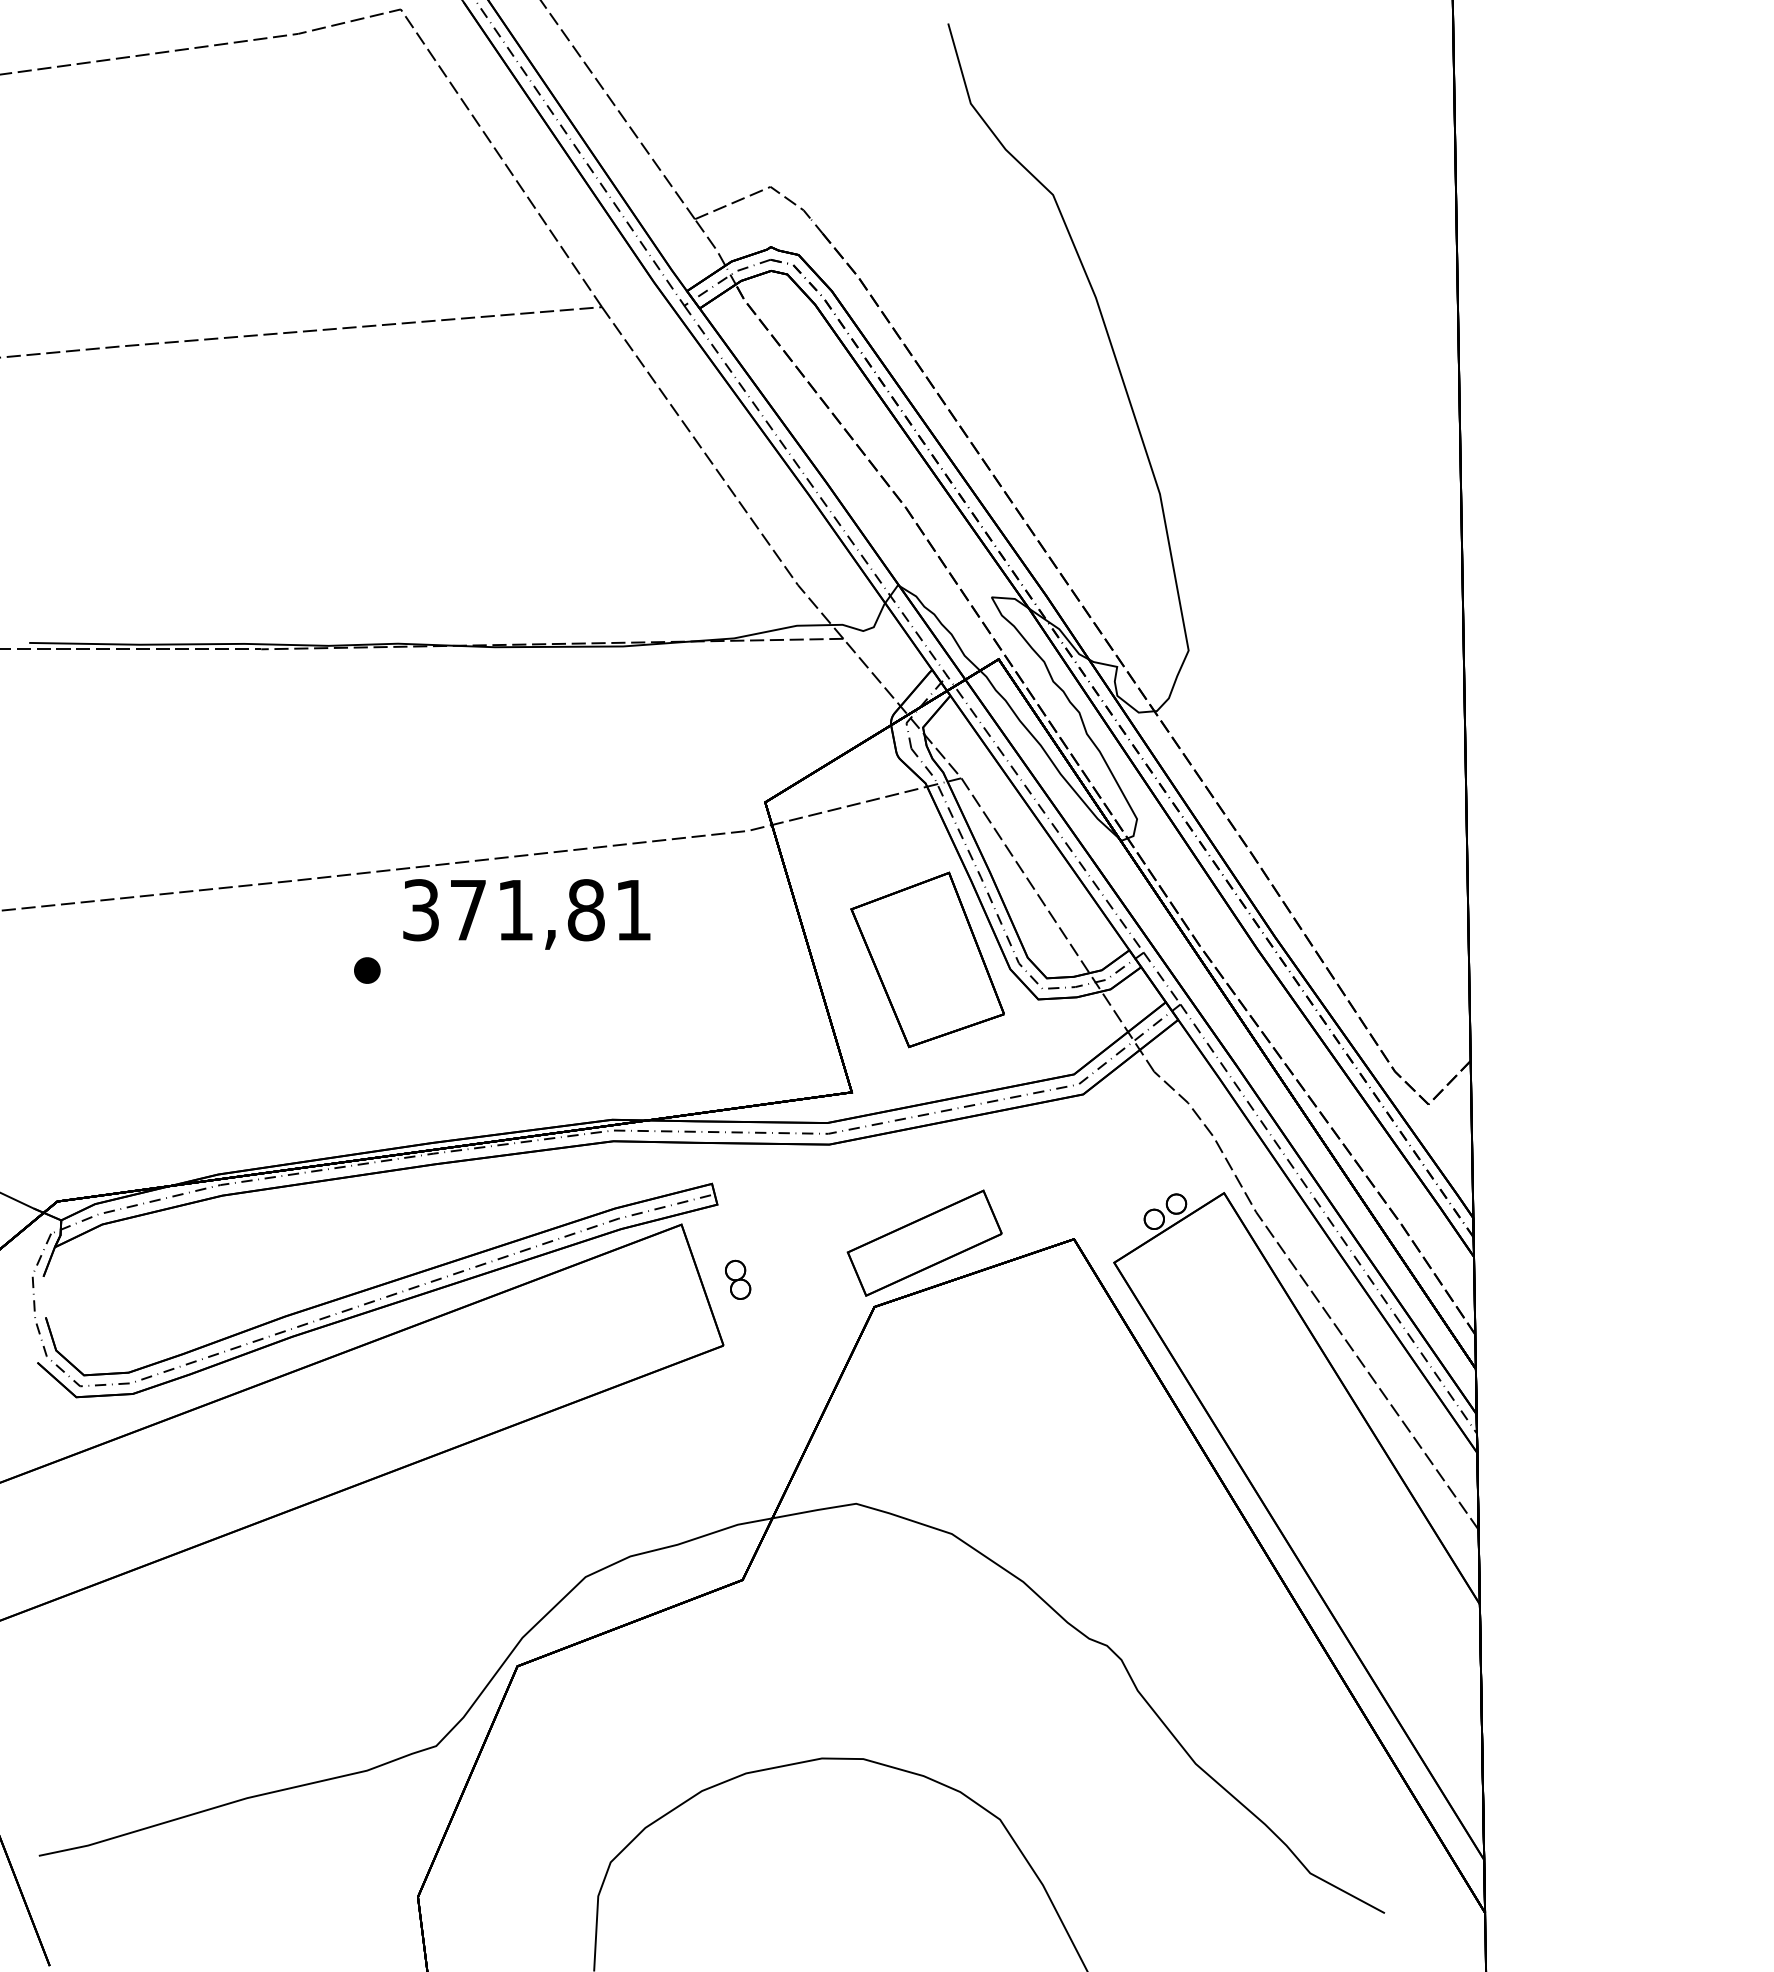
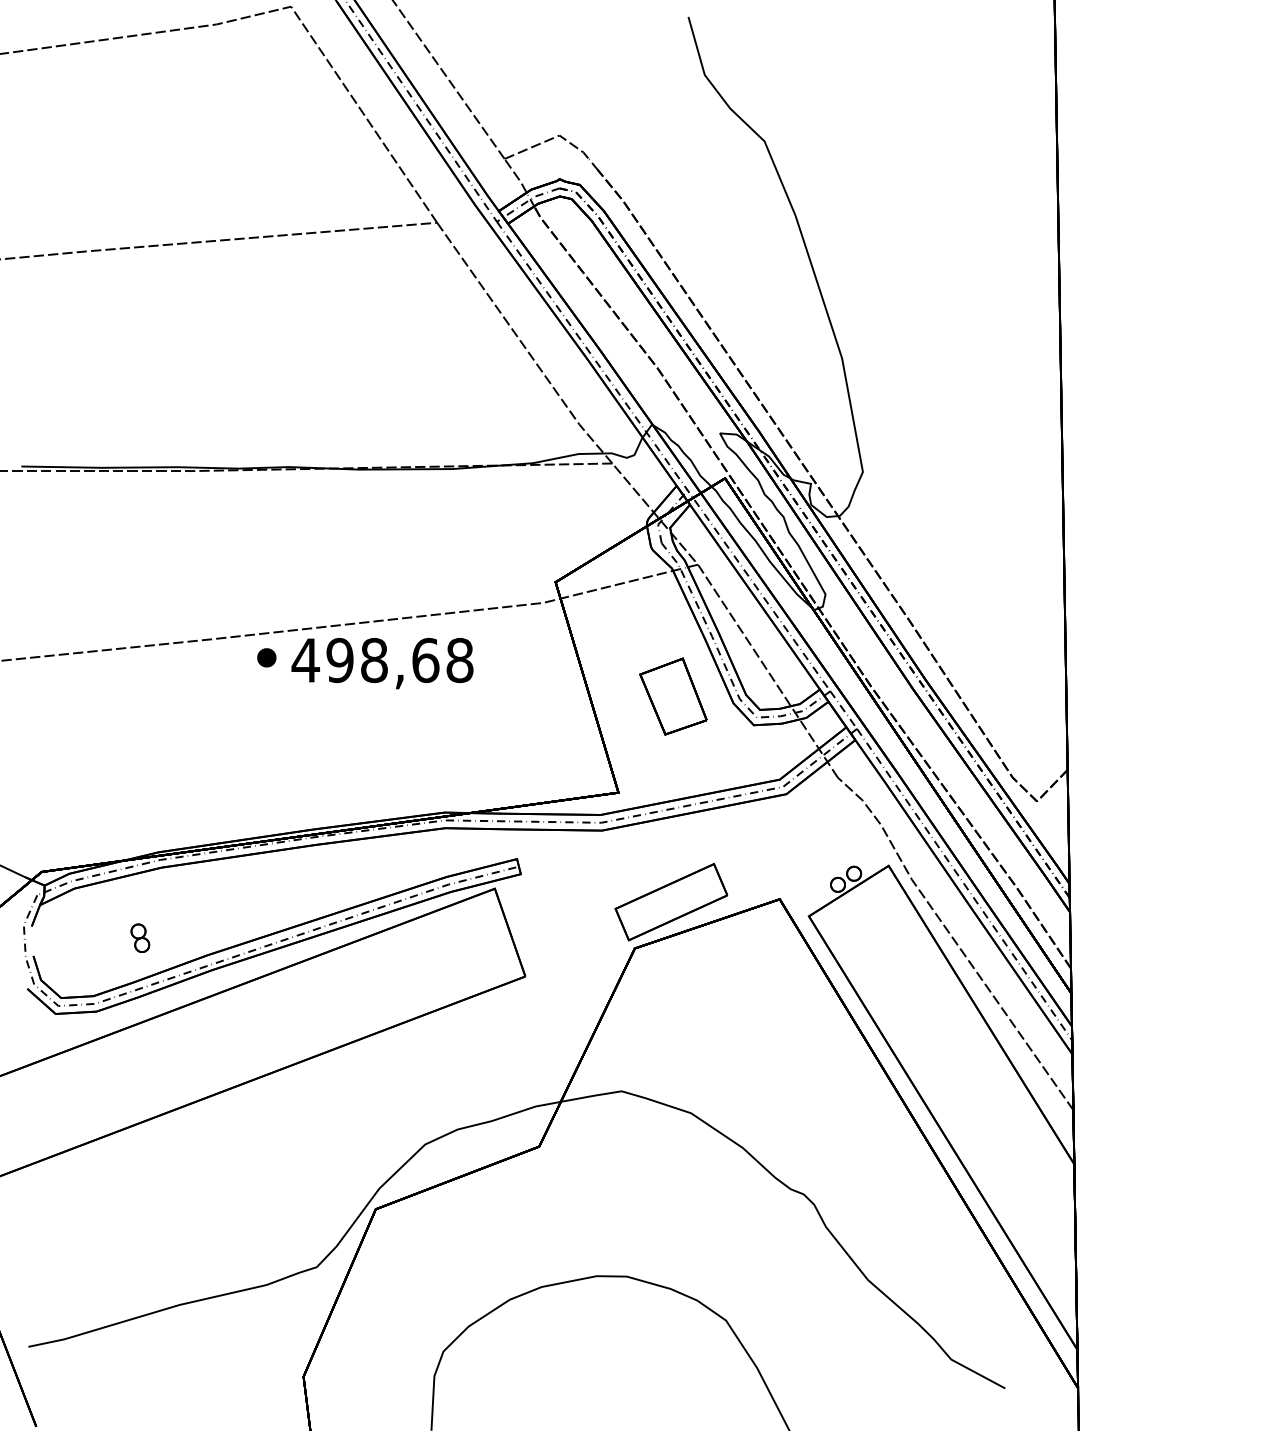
text: (526, 910) -> (382, 660), 371,81 -> 498,68
part: (927, 959) -> (673, 696), size x0.6
part: (367, 970) -> (266, 657), moved
part: (738, 1279) -> (140, 937), moved

